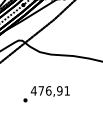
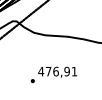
text: (46, 94) -> (53, 75), moved

